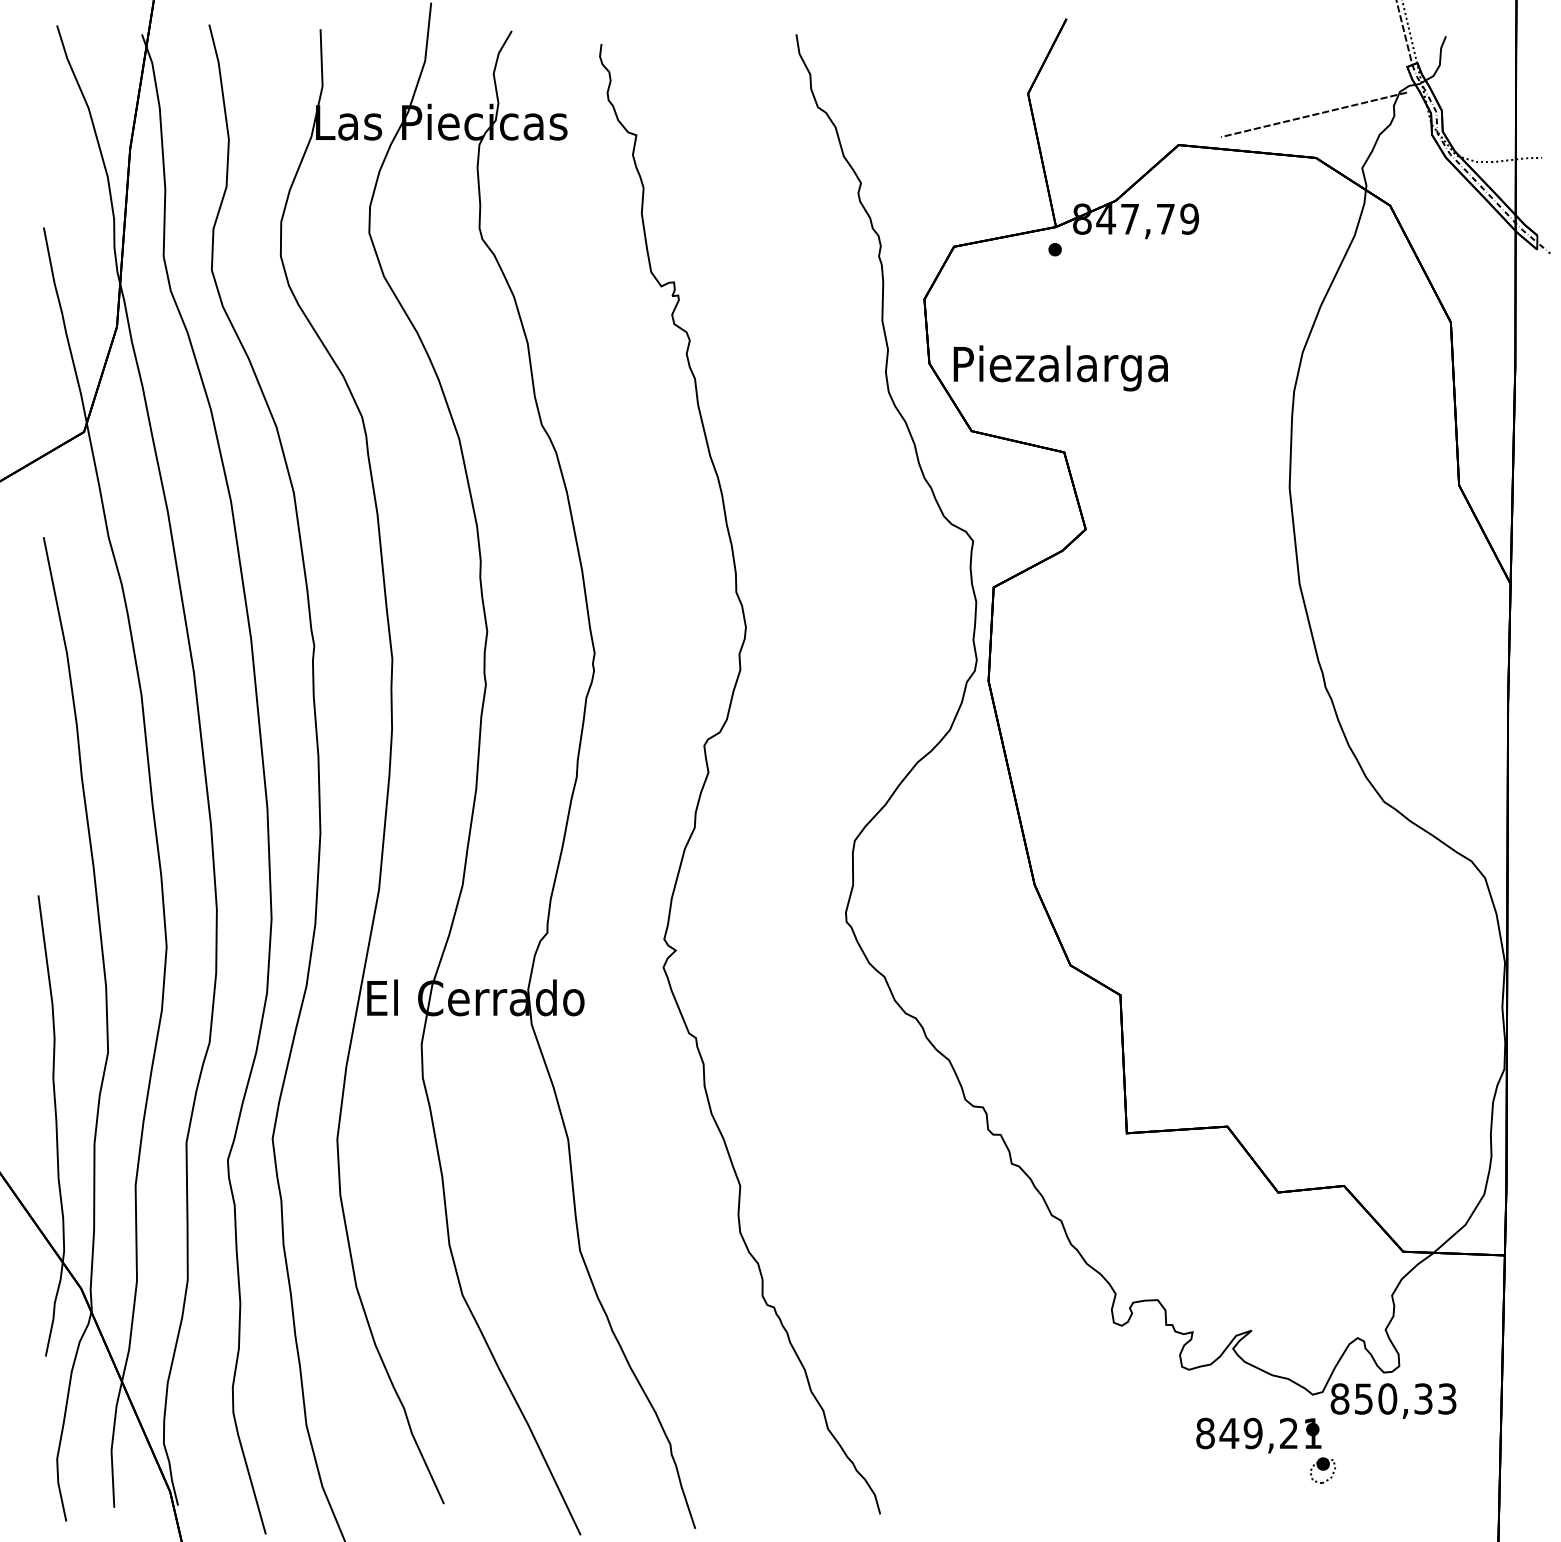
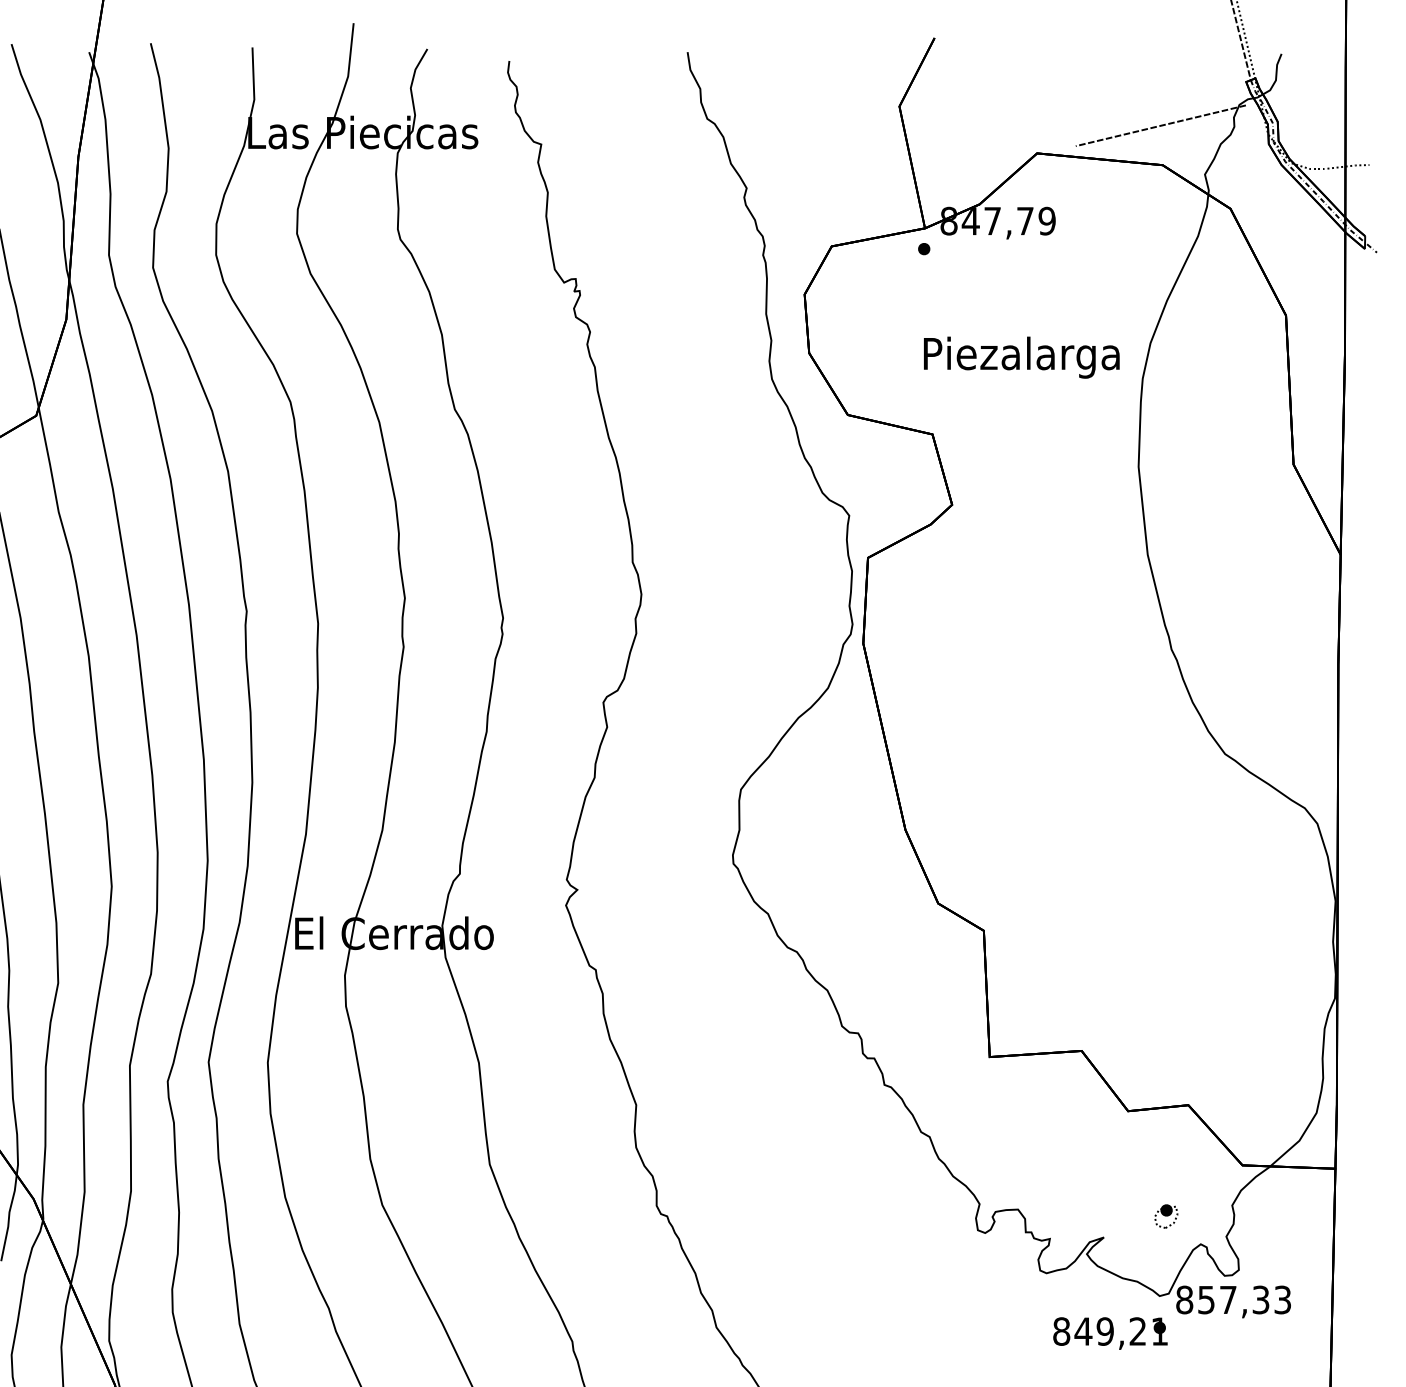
text: (1060, 368) -> (1021, 357), moved
text: (1387, 1398) -> (1228, 1299), 850,33 -> 857,33
part: (1322, 1470) -> (1165, 1216), moved

